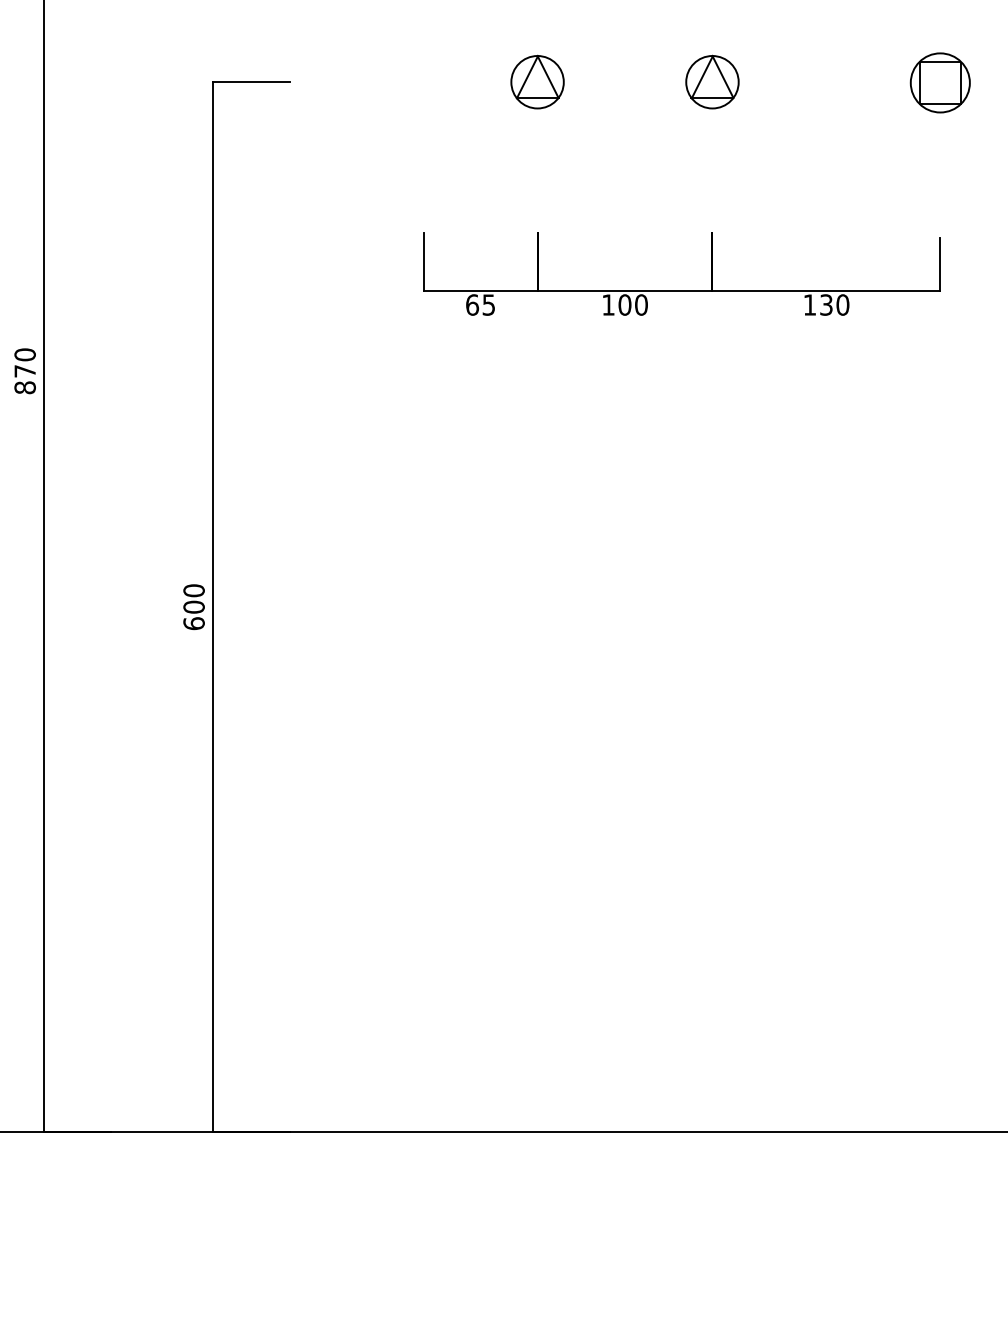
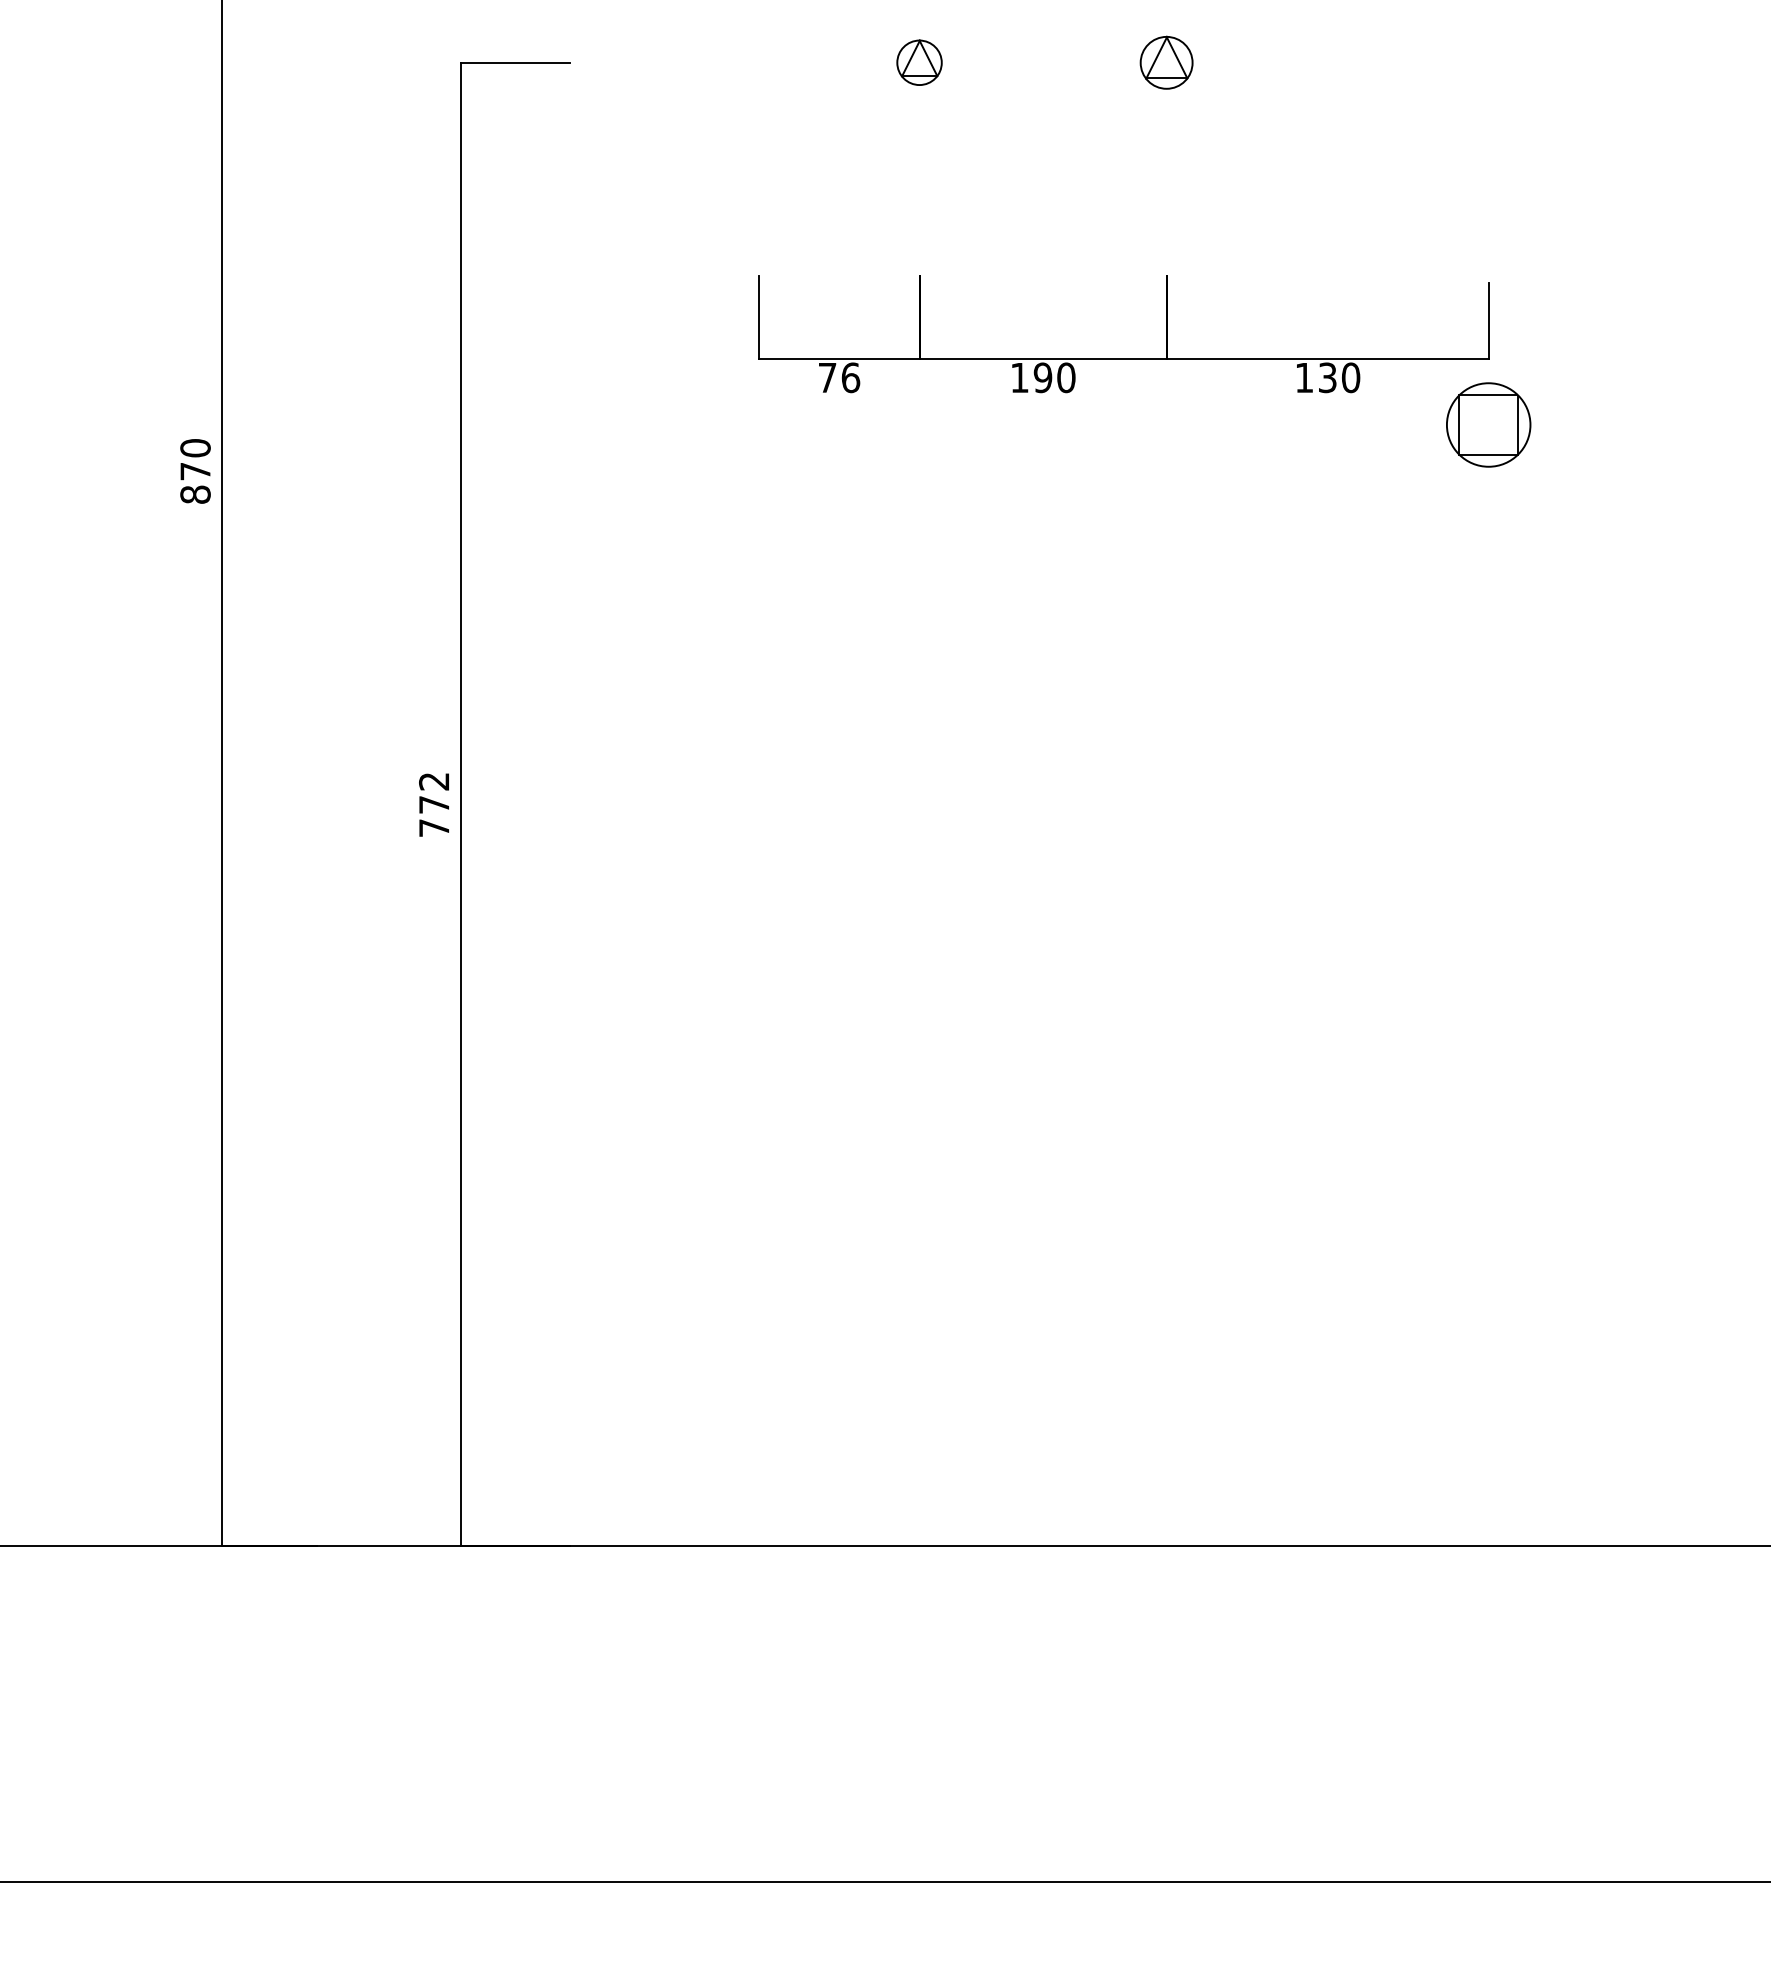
part: (537, 81) -> (919, 62), size x0.6
part: (712, 81) -> (1166, 62), size x0.7
part: (940, 82) -> (1488, 424), moved
text: (480, 304) -> (839, 377), 65 -> 76
text: (624, 304) -> (1042, 377), 100 -> 190
text: (194, 606) -> (434, 804), 600 -> 772

